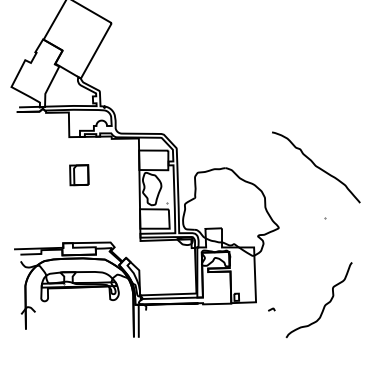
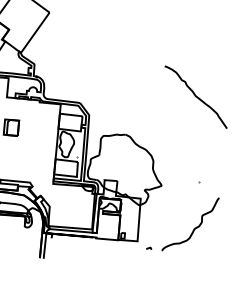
curve: (316, 167) -> (196, 97), moved
curve: (324, 304) -> (194, 228), moved

